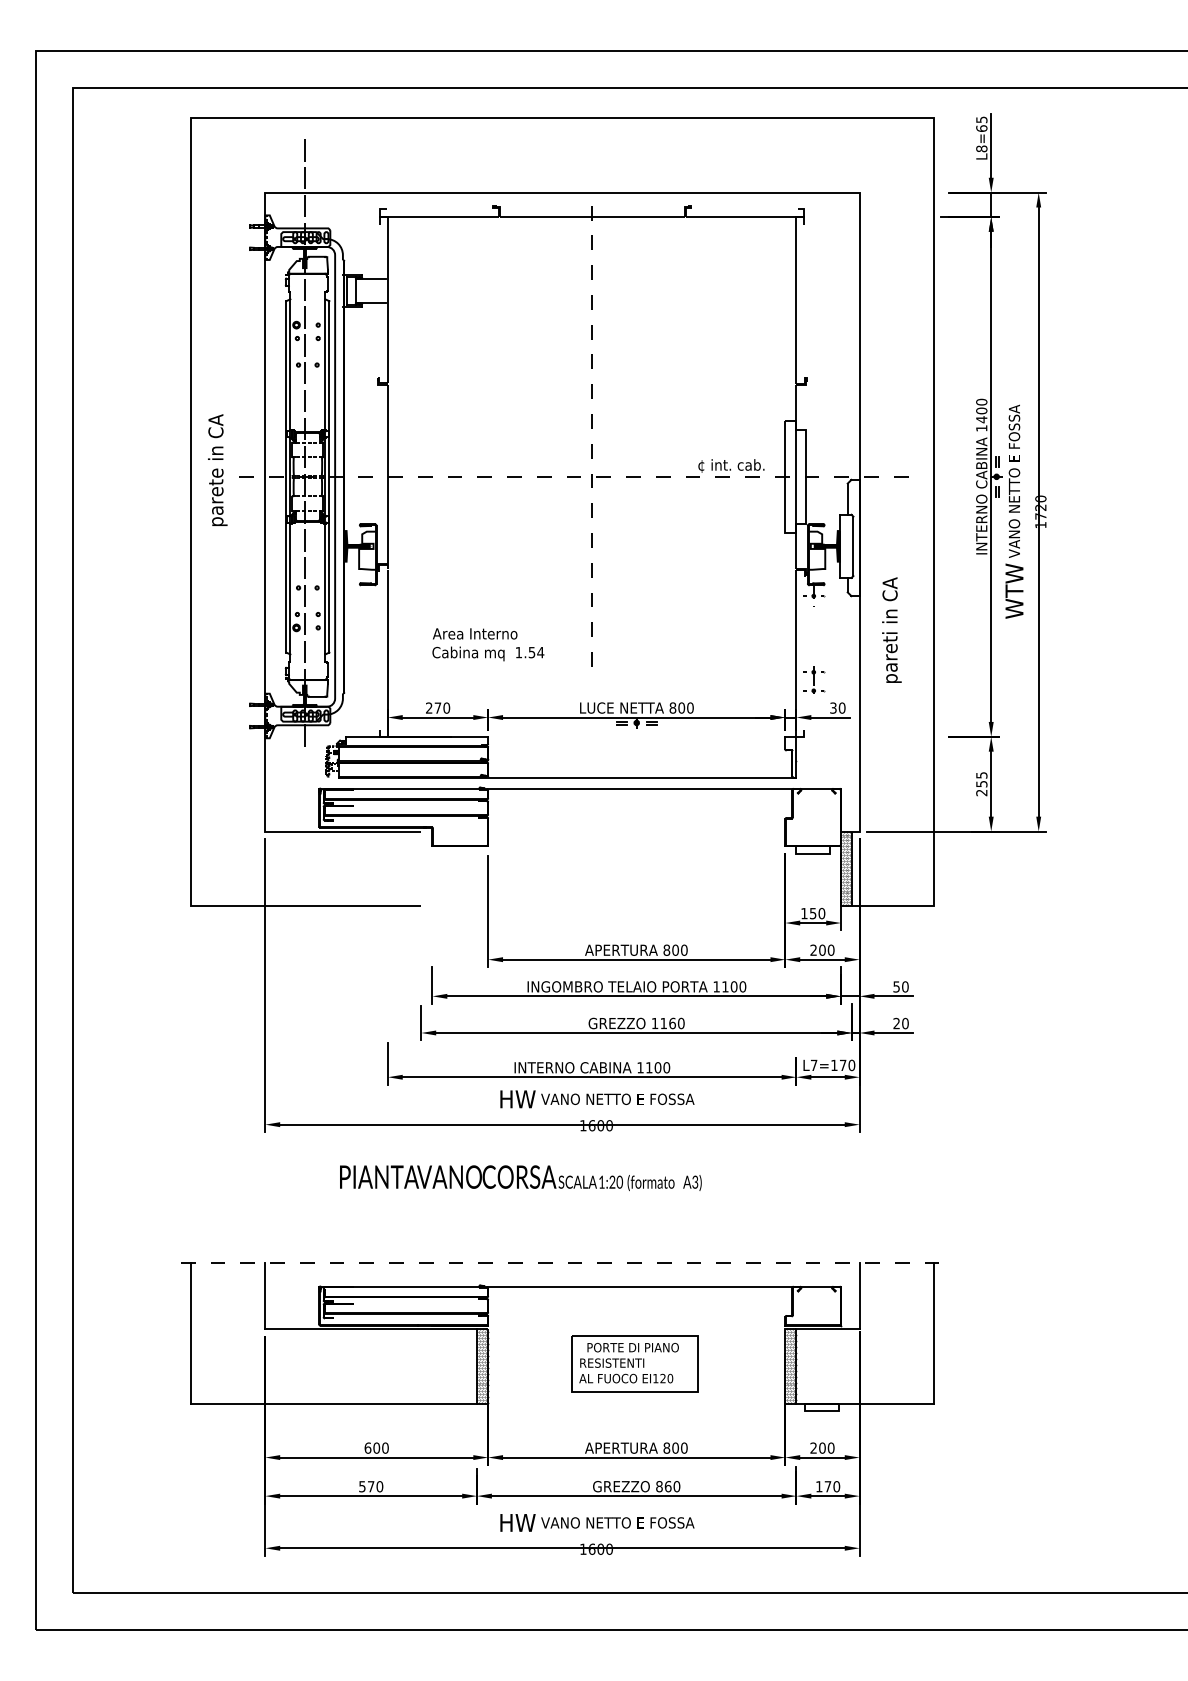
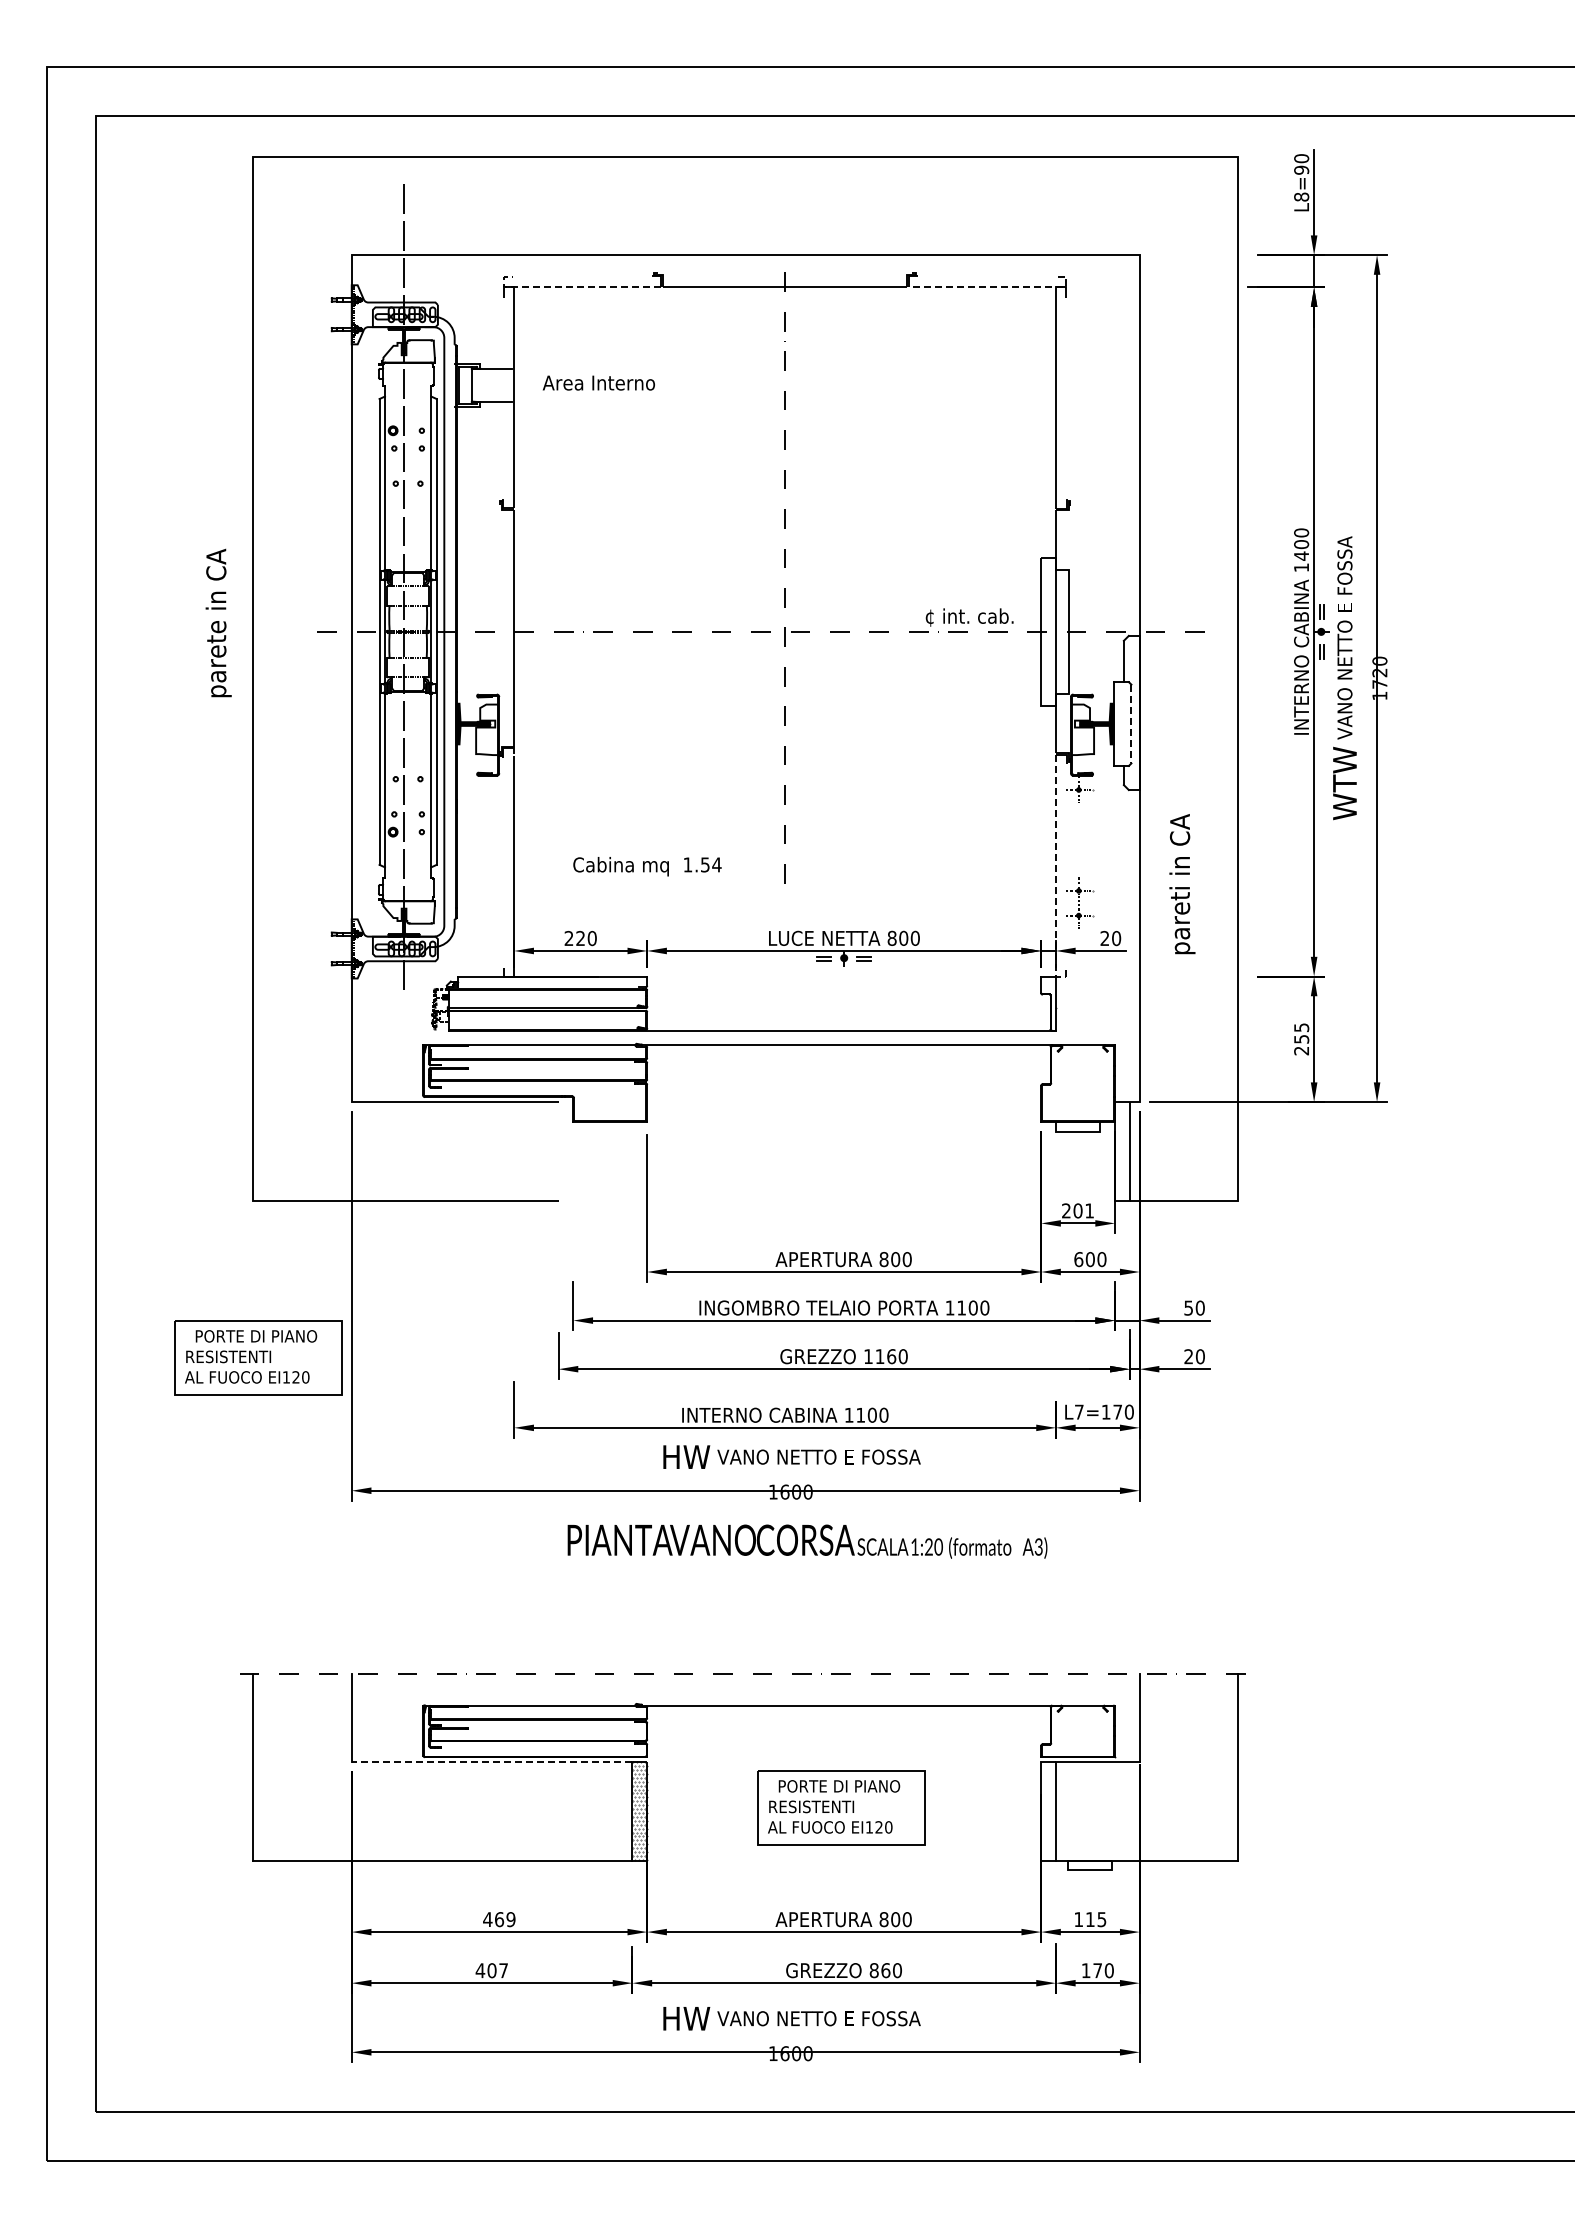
text: (981, 124) -> (1301, 164), L8=65 -> L8=90
line: (431, 217) -> (571, 287), solid -> dashed
line: (753, 217) -> (998, 287), solid -> dashed
text: (217, 469) -> (218, 622), moved
line: (853, 546) -> (1131, 724), solid -> dashed
text: (891, 630) -> (1182, 884), moved
text: (474, 633) -> (598, 382), moved
line: (796, 661) -> (1055, 876), solid -> dashed
text: (437, 707) -> (580, 937), 270 -> 220
text: (833, 708) -> (1104, 938), 30 -> 20
hatch: (845, 868) -> (1121, 1150), removed
text: (813, 913) -> (1078, 1210), 150 -> 201
text: (813, 950) -> (1078, 1259), 200 -> 600
part: (194, 1024) -> (258, 1357), added
text: (520, 1178) -> (807, 1541), moved
line: (370, 1329) -> (491, 1762), solid -> dashed
hatch: (790, 1365) -> (1048, 1810), removed
text: (376, 1448) -> (499, 1919), 600 -> 469
text: (822, 1448) -> (1090, 1919), 200 -> 115
text: (370, 1486) -> (491, 1970), 570 -> 407

